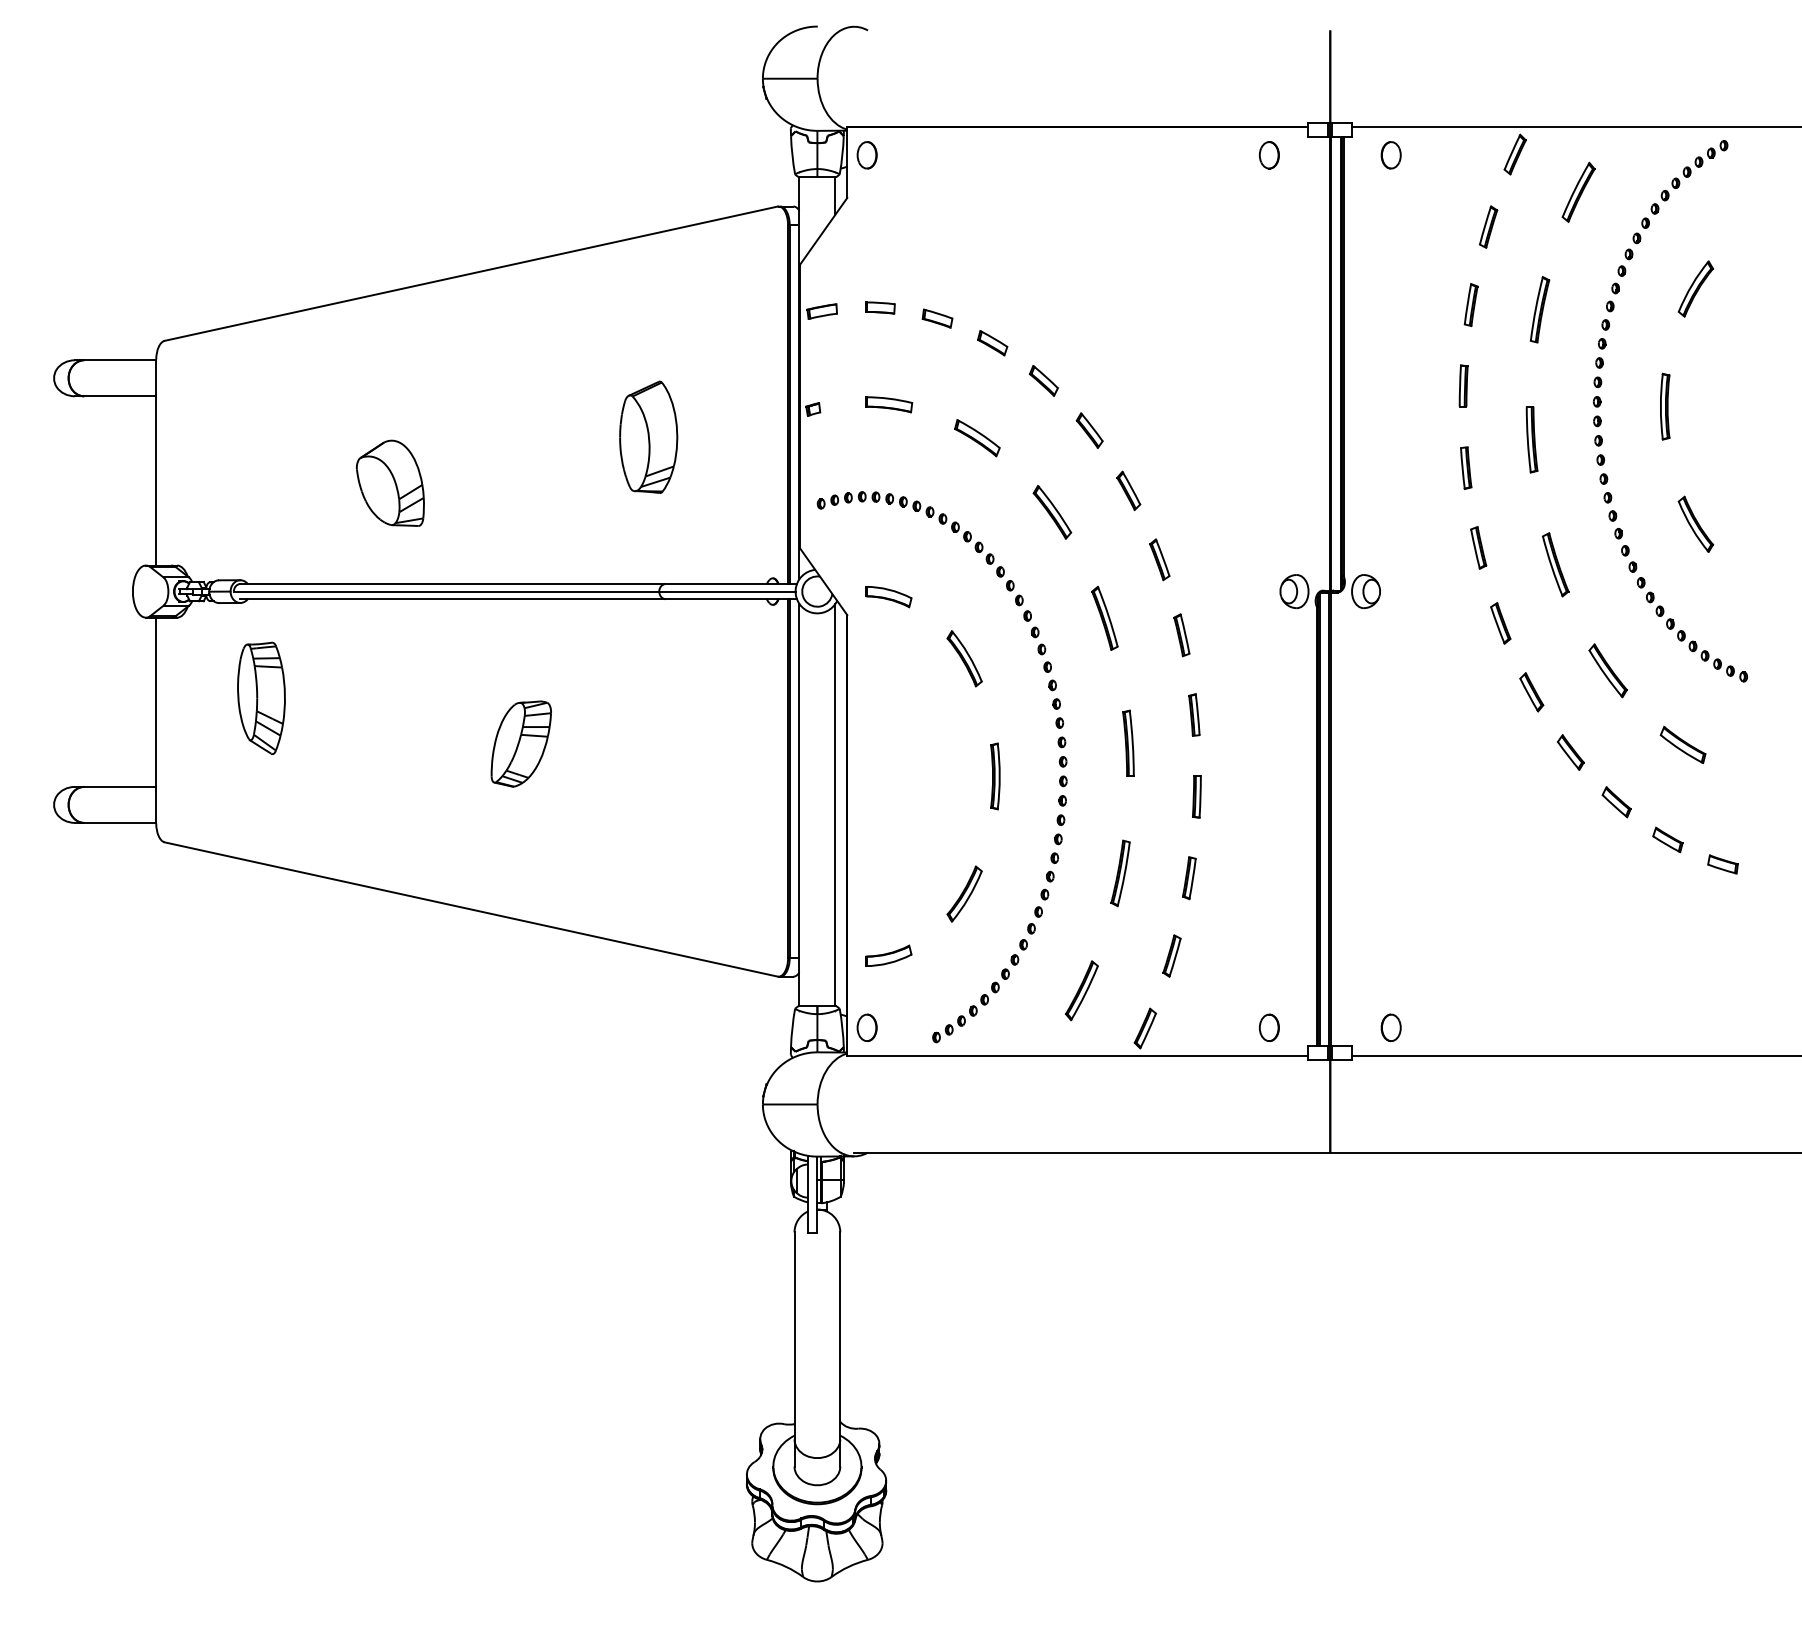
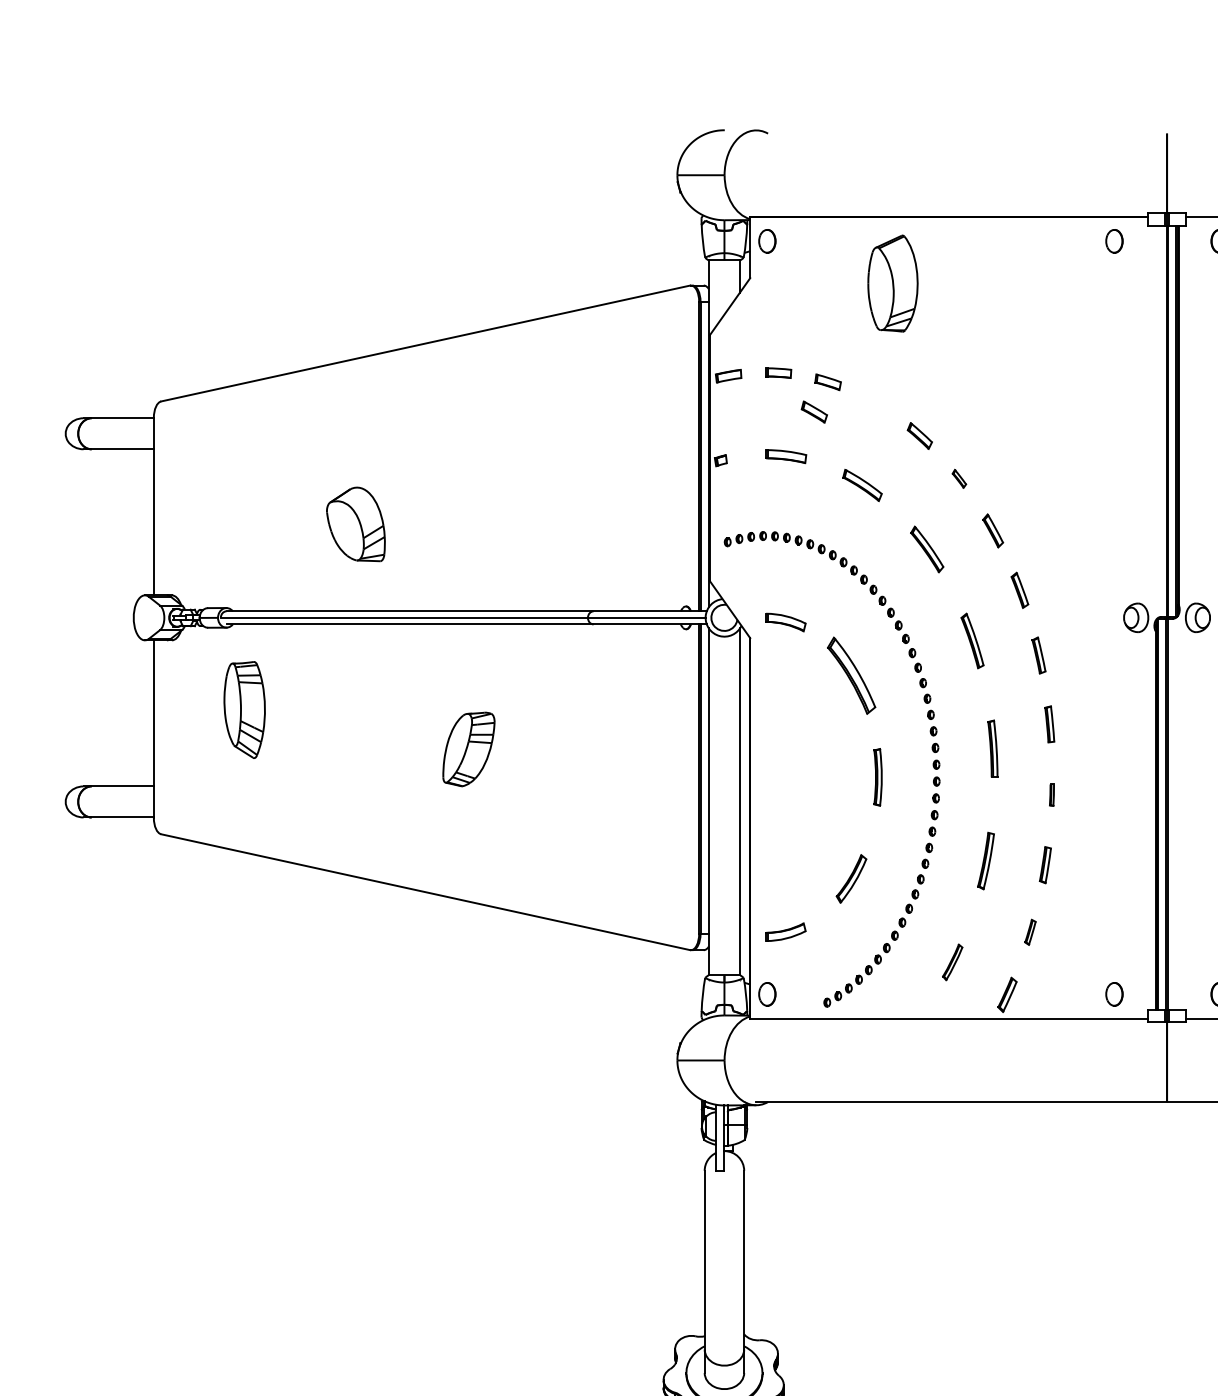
part: (992, 343) -> (814, 412), moved
part: (1089, 430) -> (959, 478), size x0.6
part: (648, 436) -> (892, 282), moved
part: (964, 658) -> (851, 675), size x1.6
part: (1196, 796) -> (1051, 794), size x0.6
part: (1171, 955) -> (1030, 931), size x0.7
part: (1081, 990) -> (952, 962), size x0.7

